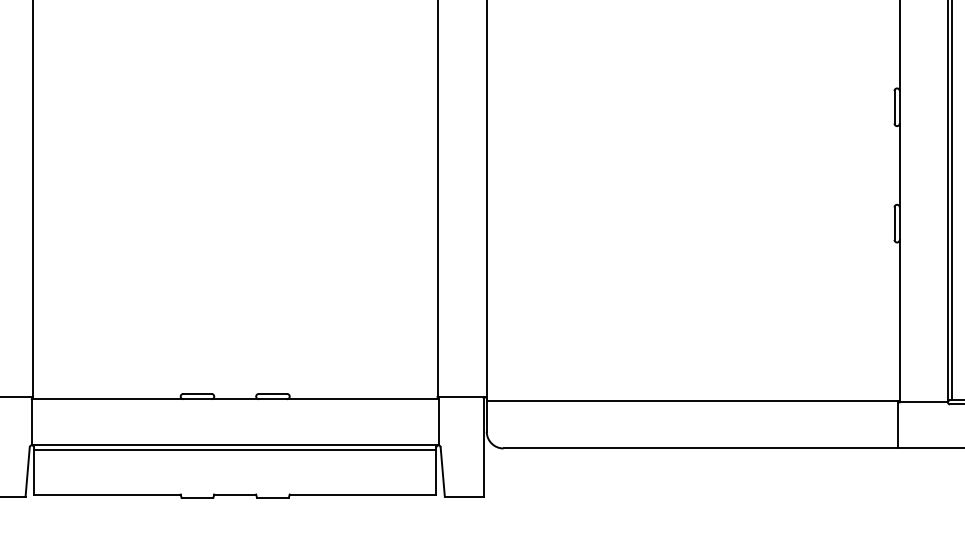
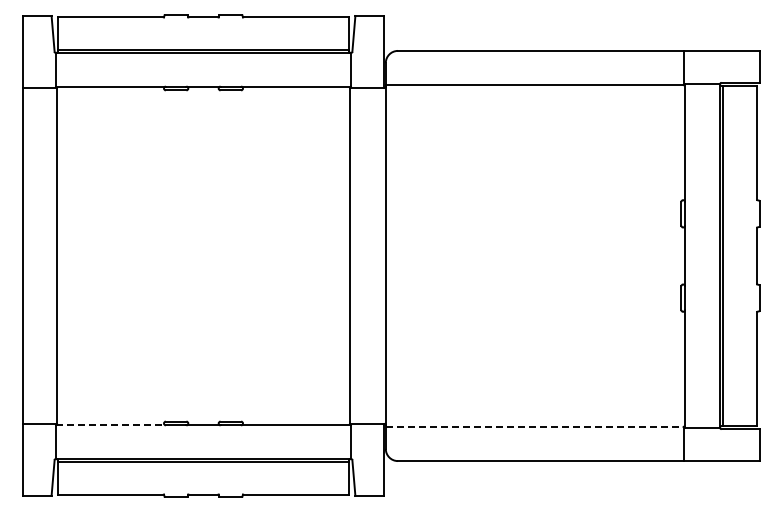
line: (108, 399) -> (111, 425), solid -> dashed
line: (691, 400) -> (534, 426), solid -> dashed

